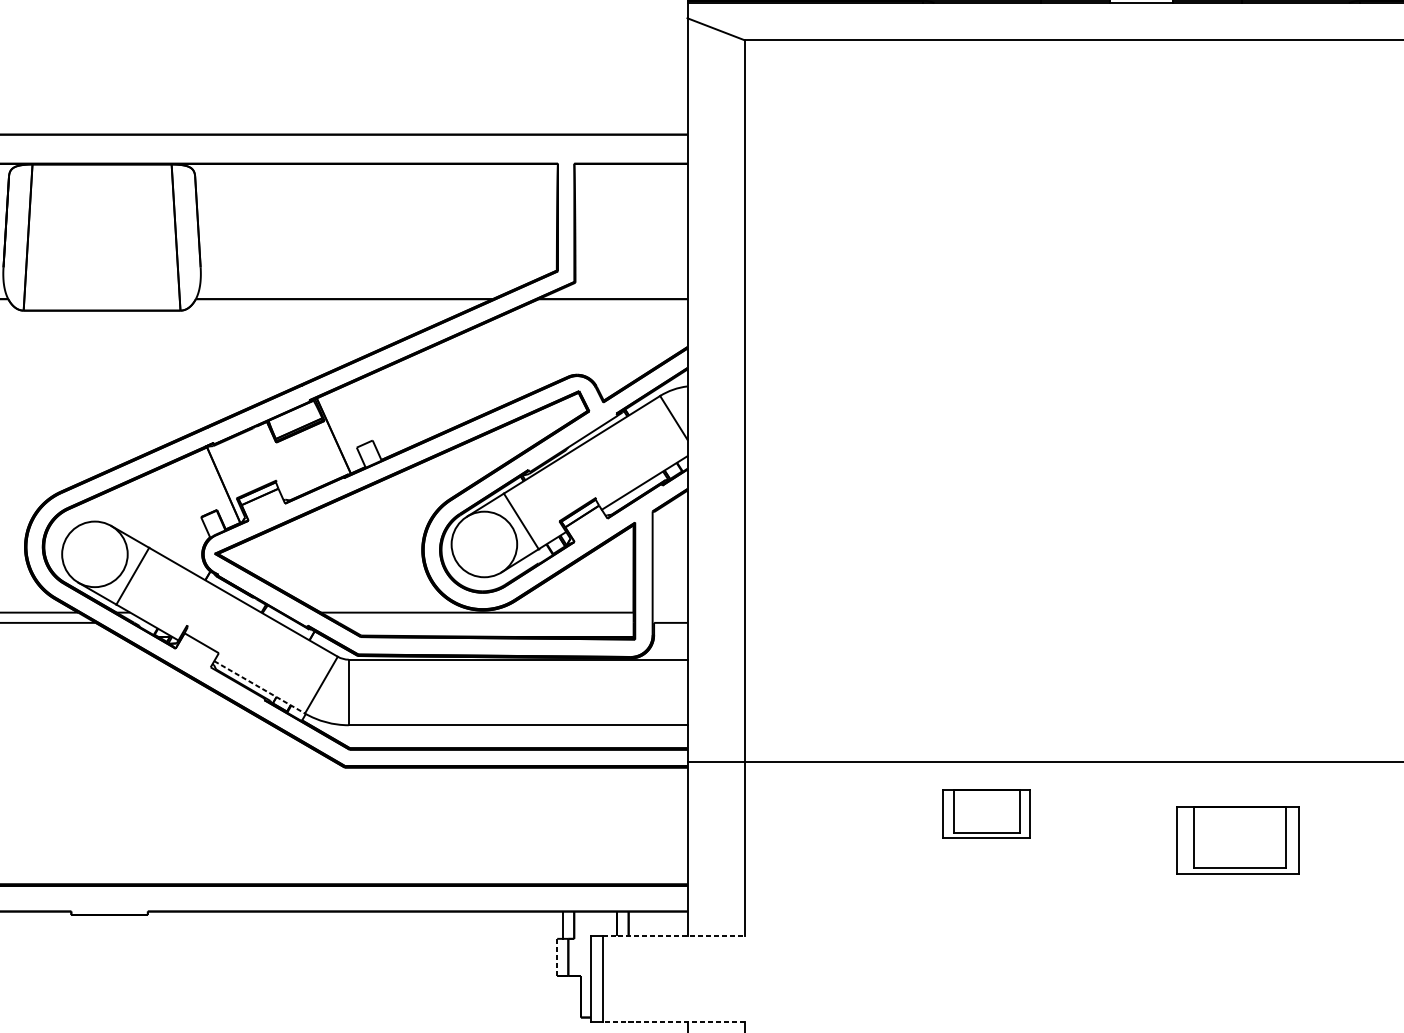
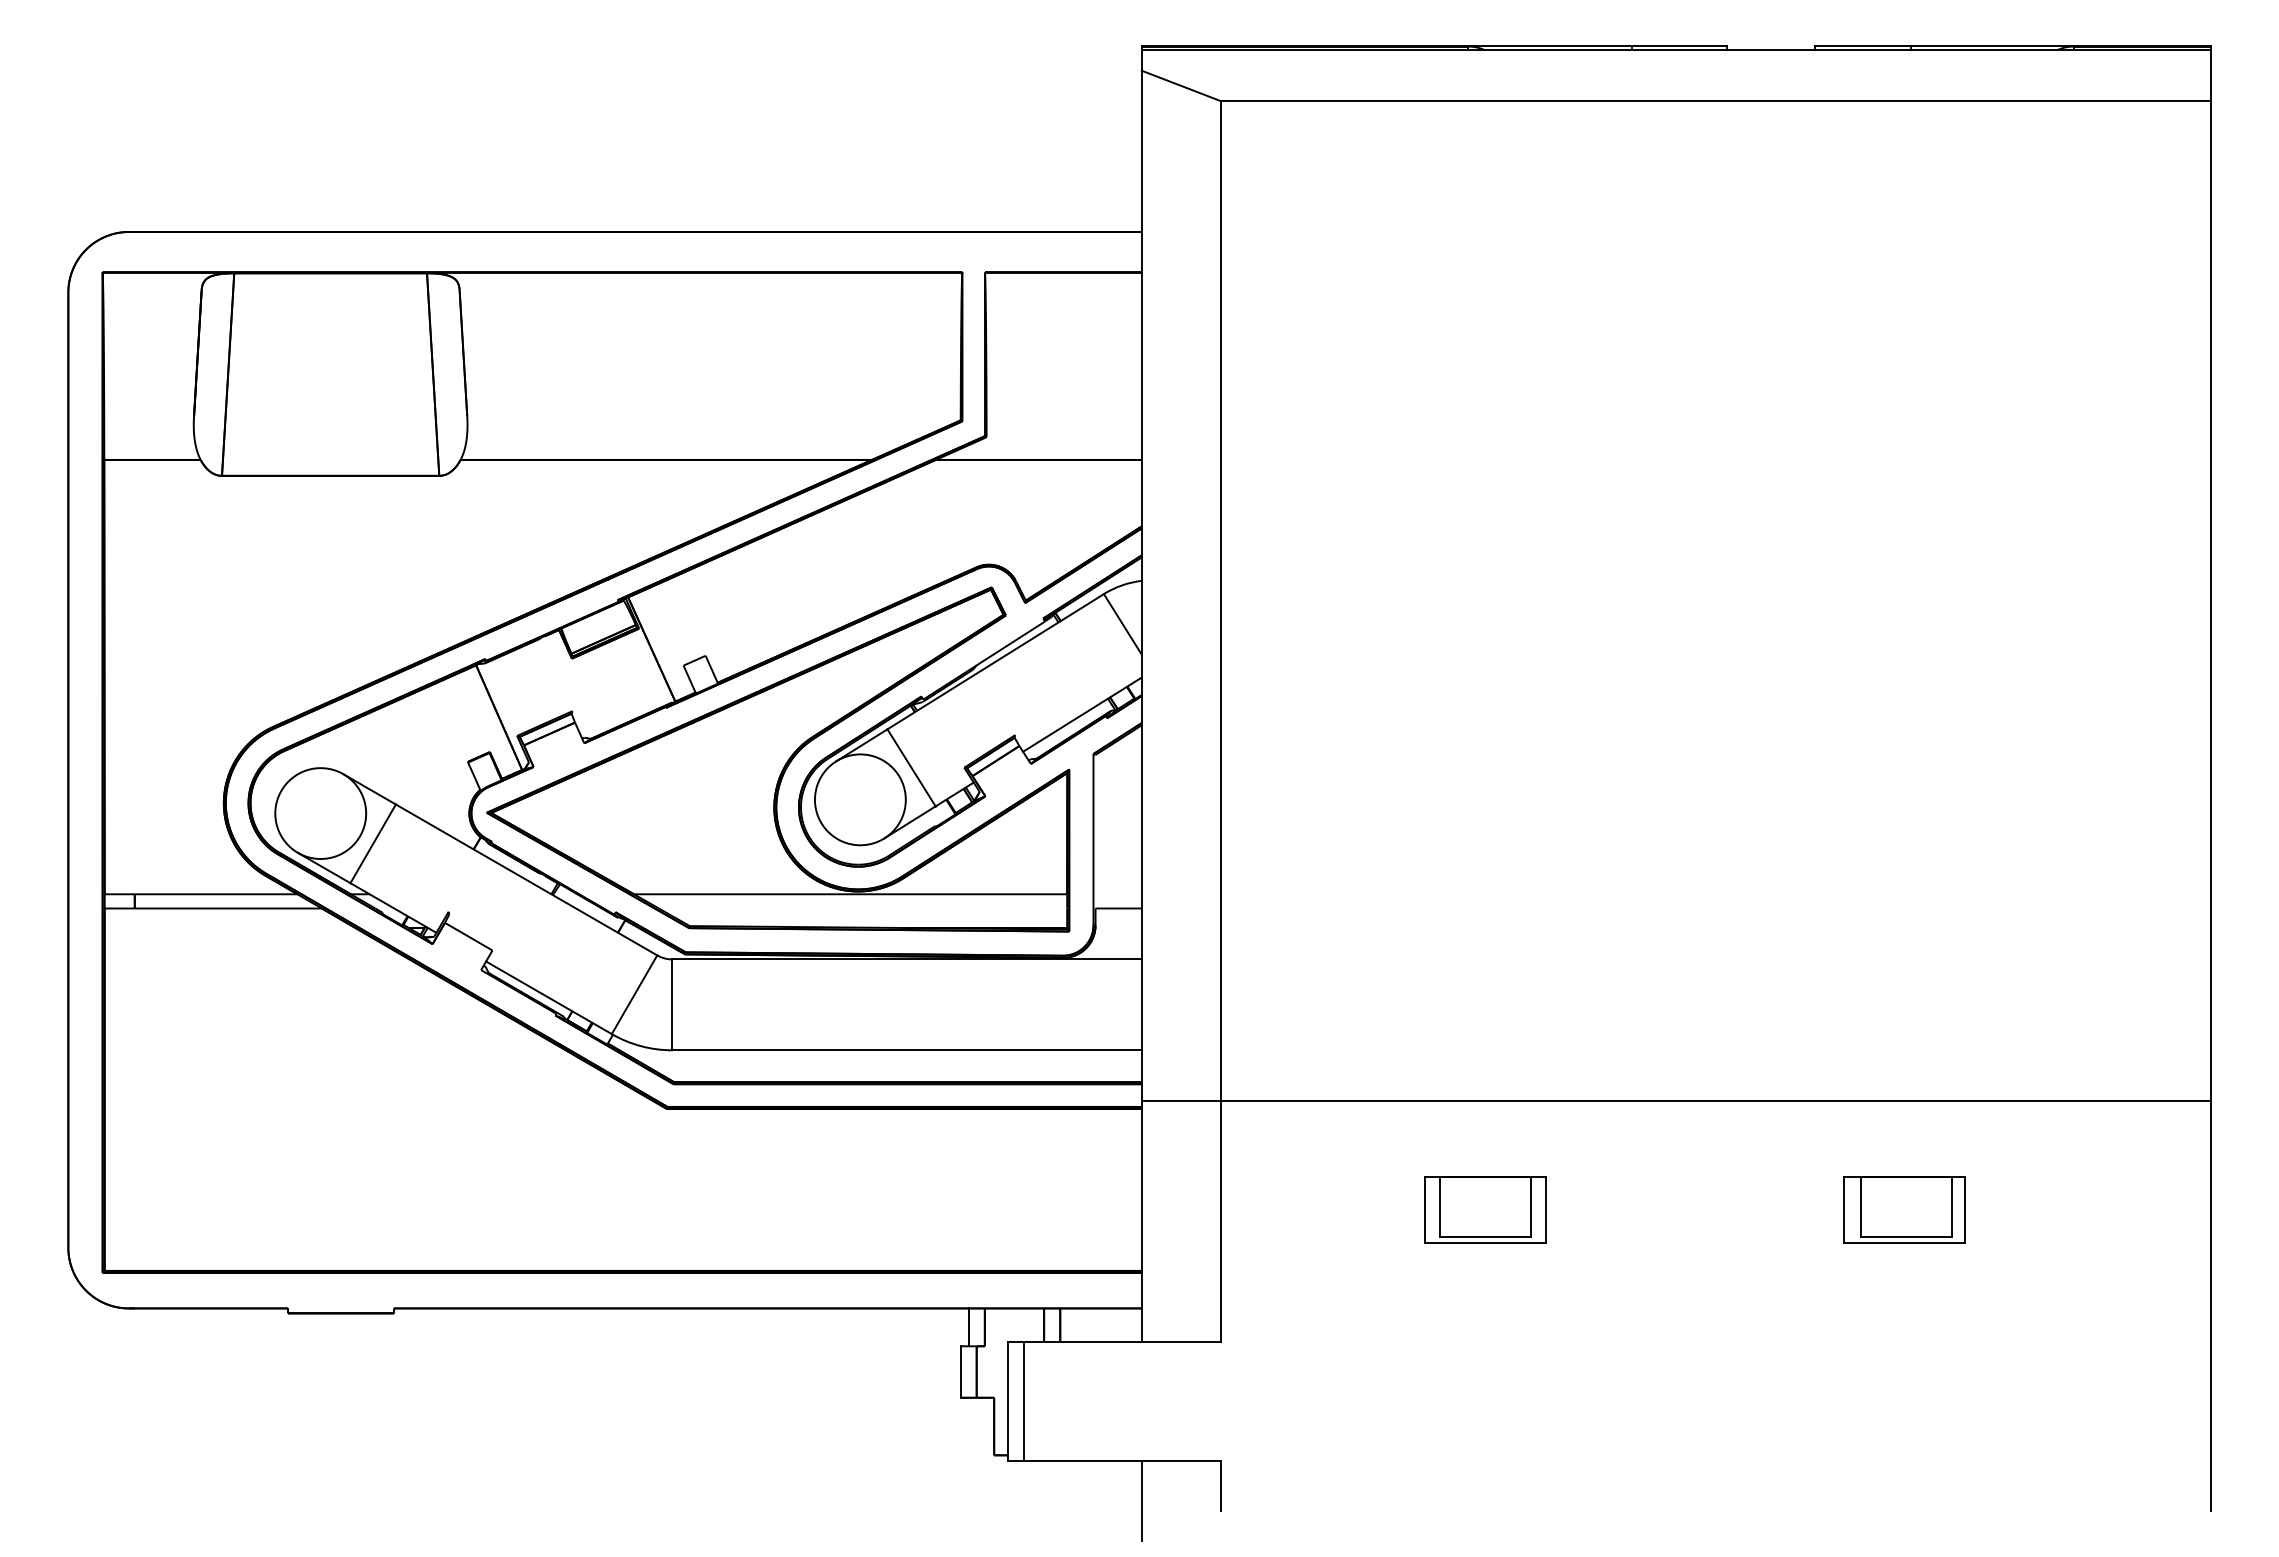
line: (259, 687) -> (548, 997), dashed -> solid
part: (986, 813) -> (1485, 1209), moved
part: (1237, 840) -> (1904, 1209), size x0.71
line: (674, 936) -> (1123, 1342), dashed -> solid
line: (557, 957) -> (961, 1372), dashed -> solid
line: (673, 1021) -> (1122, 1461), dashed -> solid

